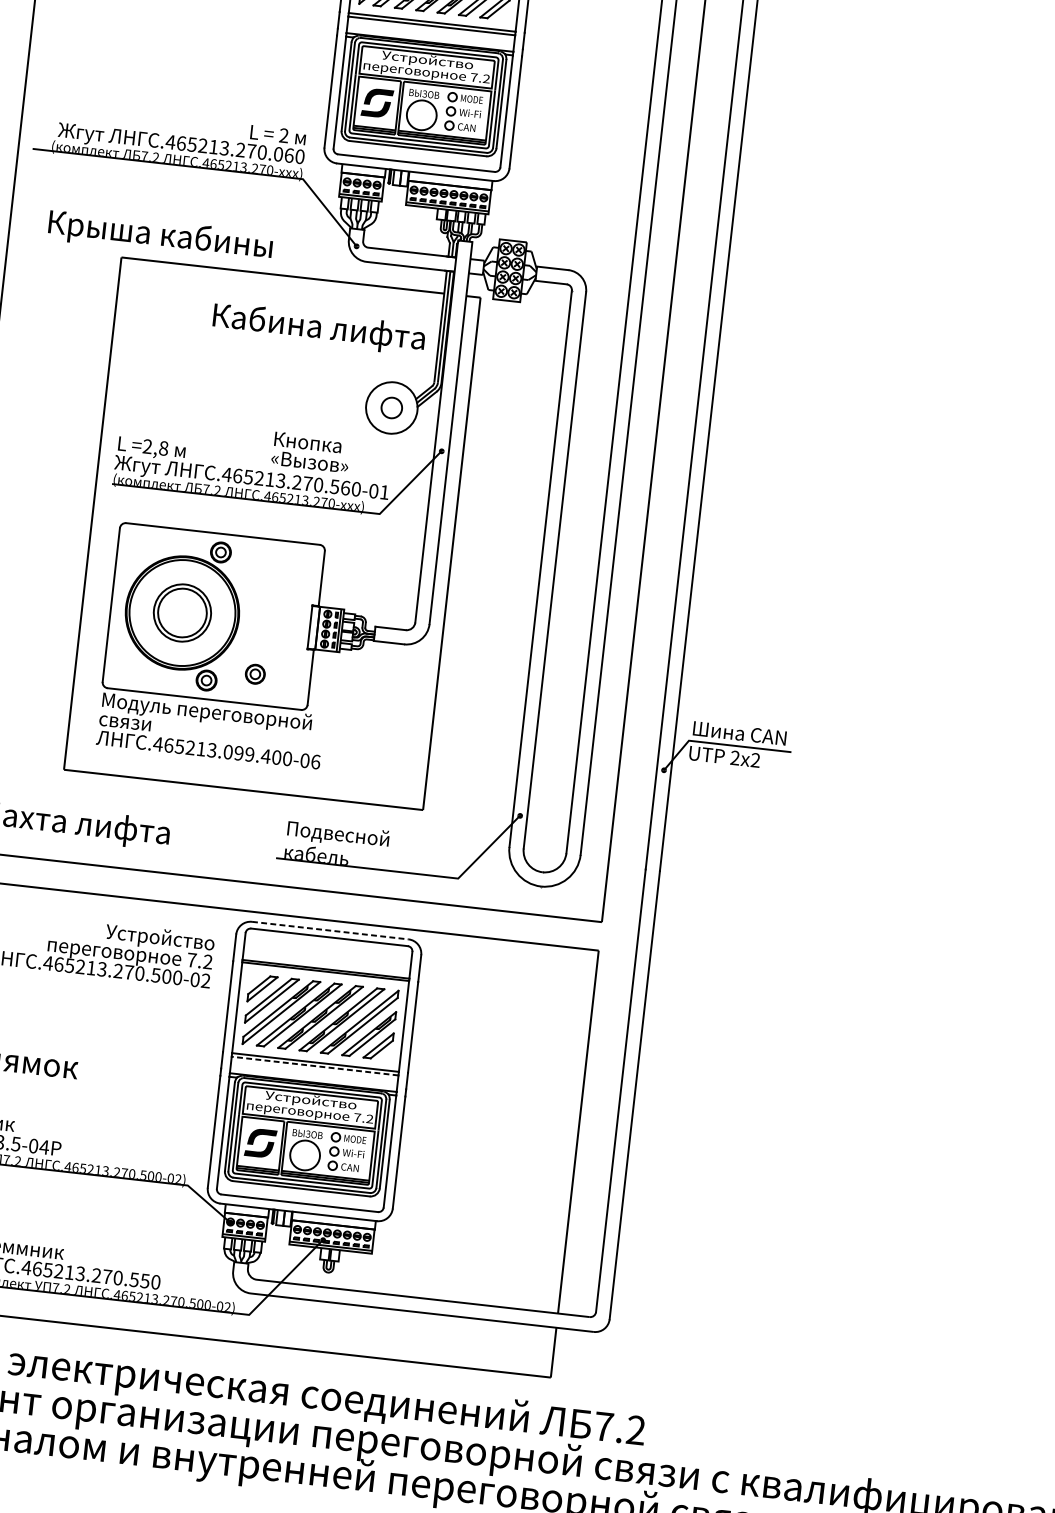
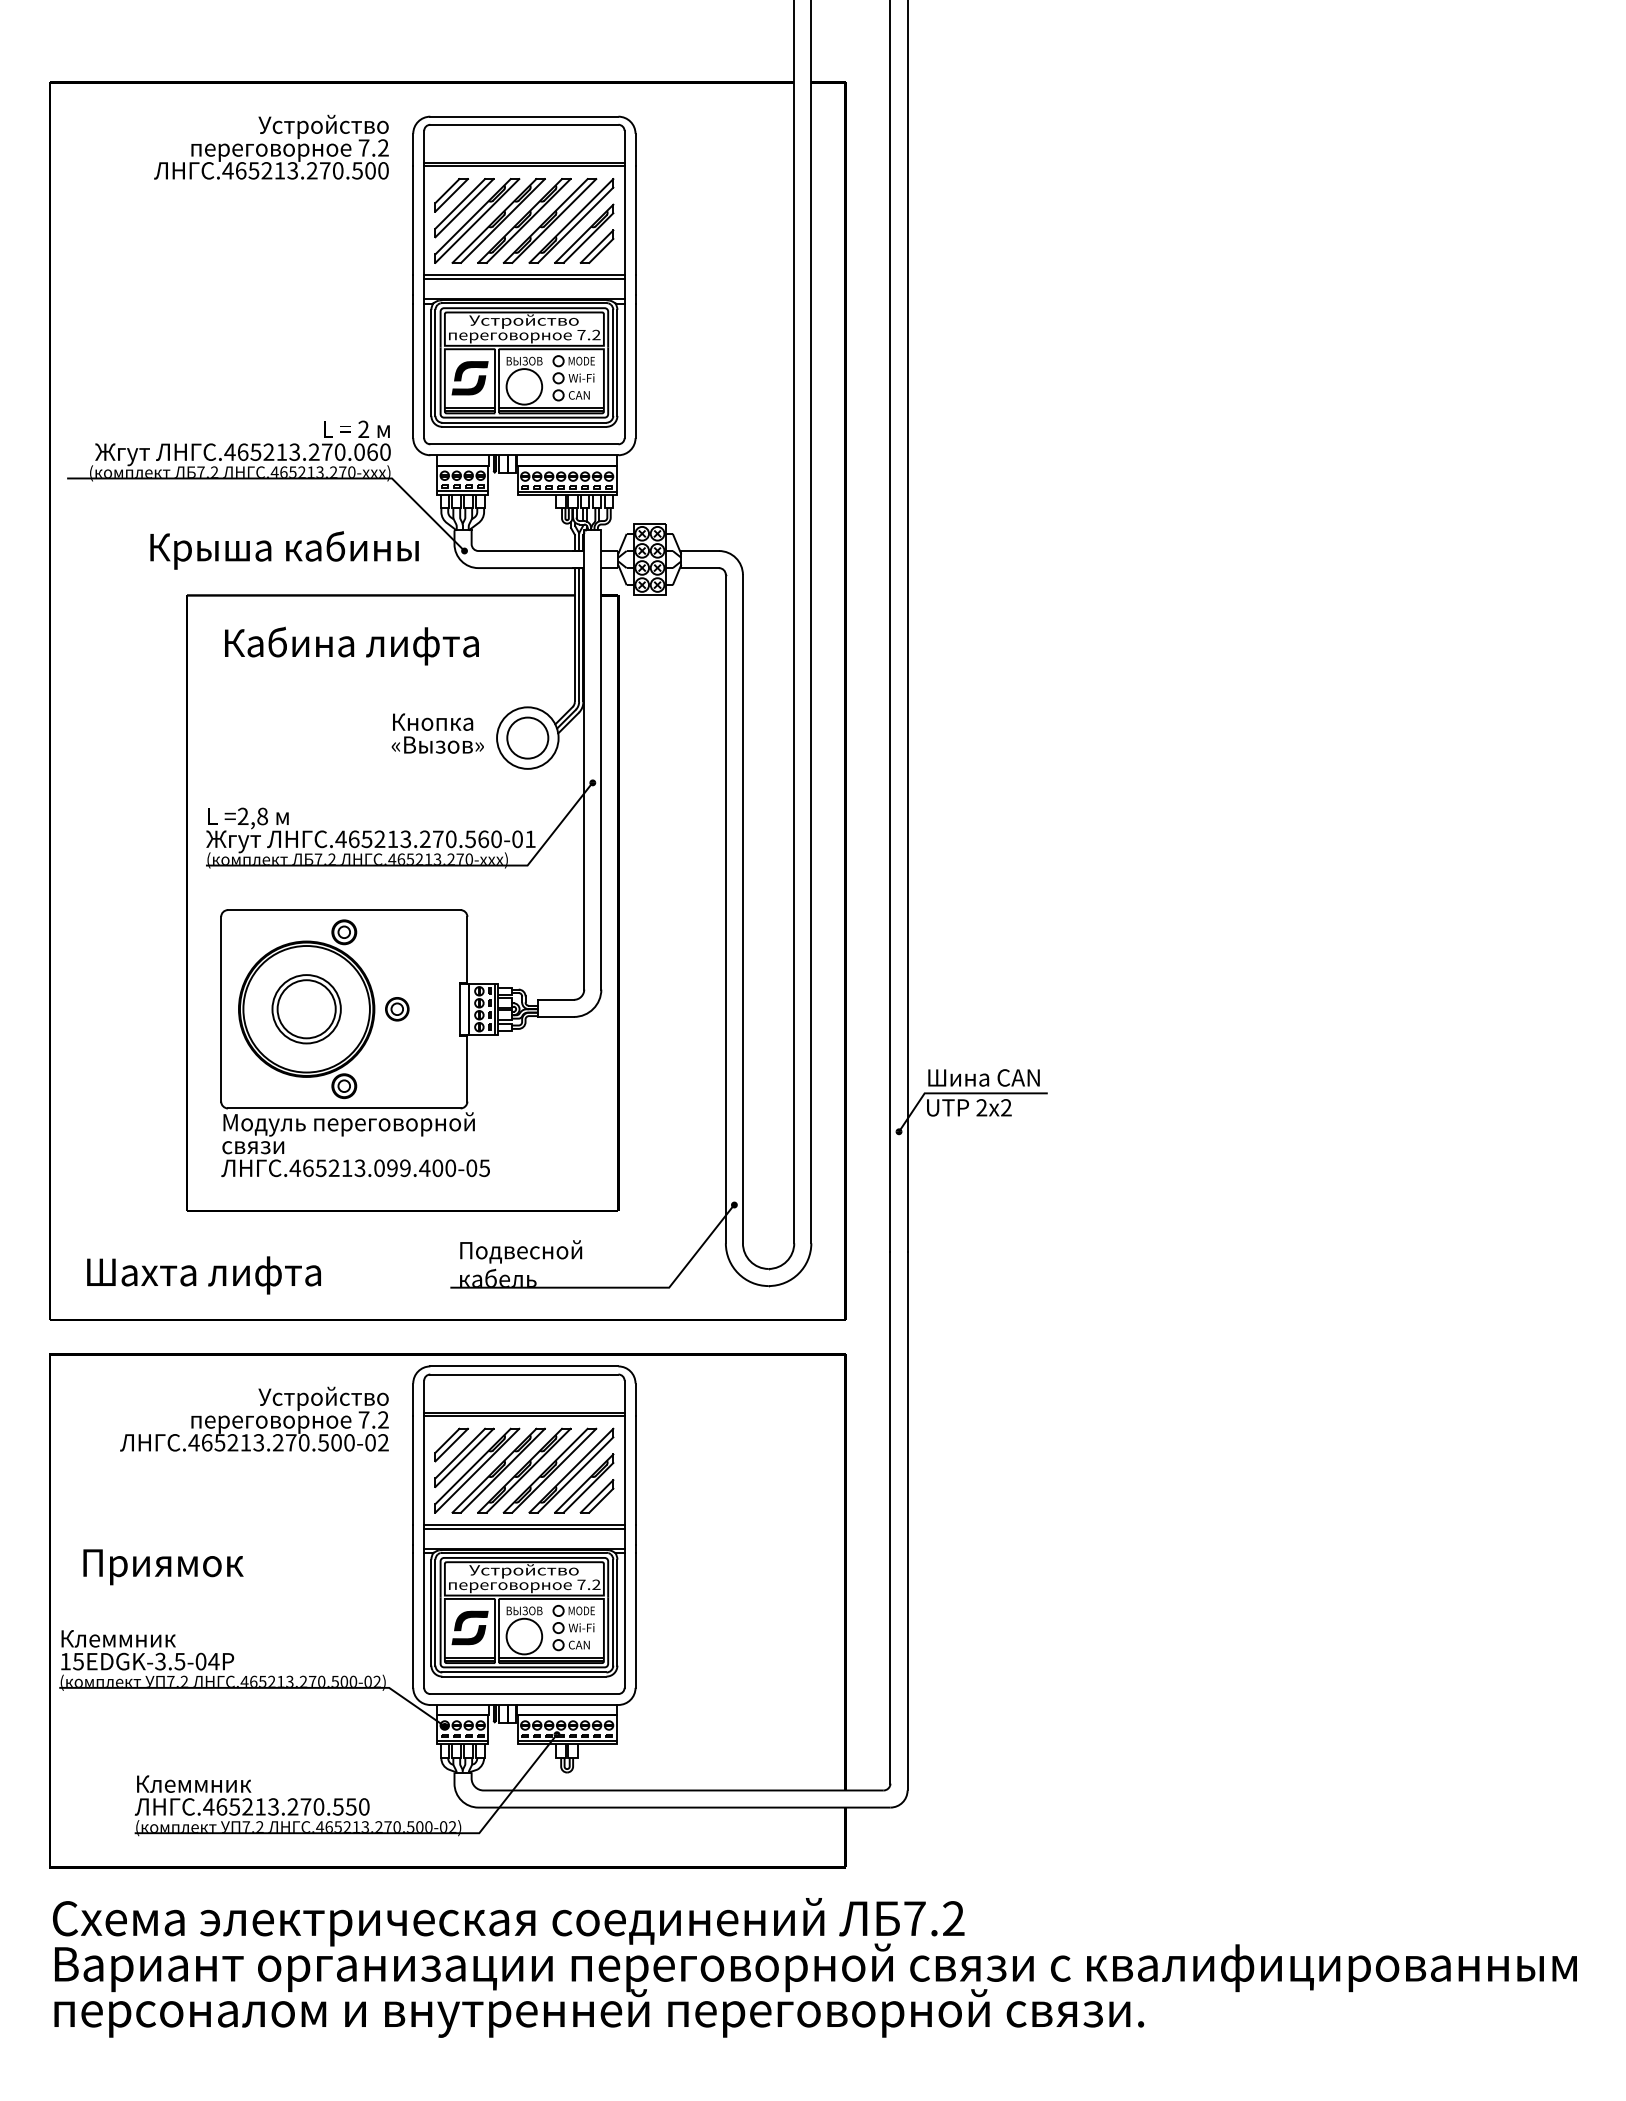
text: (160, 236) -> (284, 550), moved
text: (318, 328) -> (351, 645), moved
circle: (391, 407) -> (527, 737), size x1.67
text: (310, 452) -> (437, 733), moved
part: (255, 674) -> (397, 1009), moved
text: (315, 761) -> (484, 1167), .465213.099.400-06 -> .465213.099.400-05
line: (330, 930) -> (524, 1366), dashed -> solid
line: (314, 1066) -> (523, 1529), dashed -> solid

